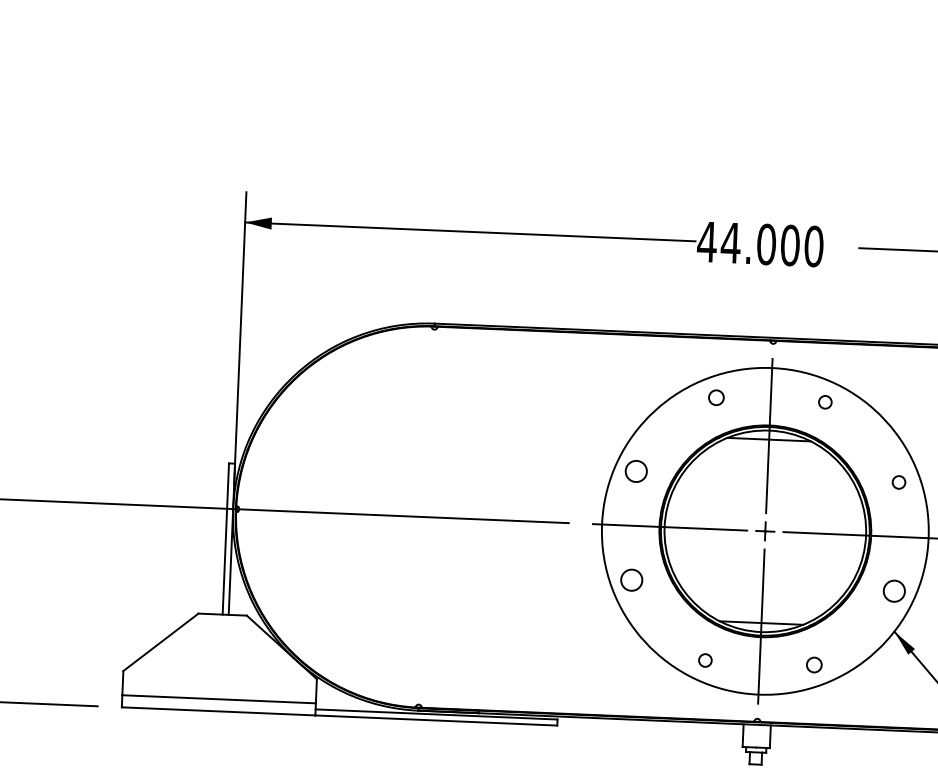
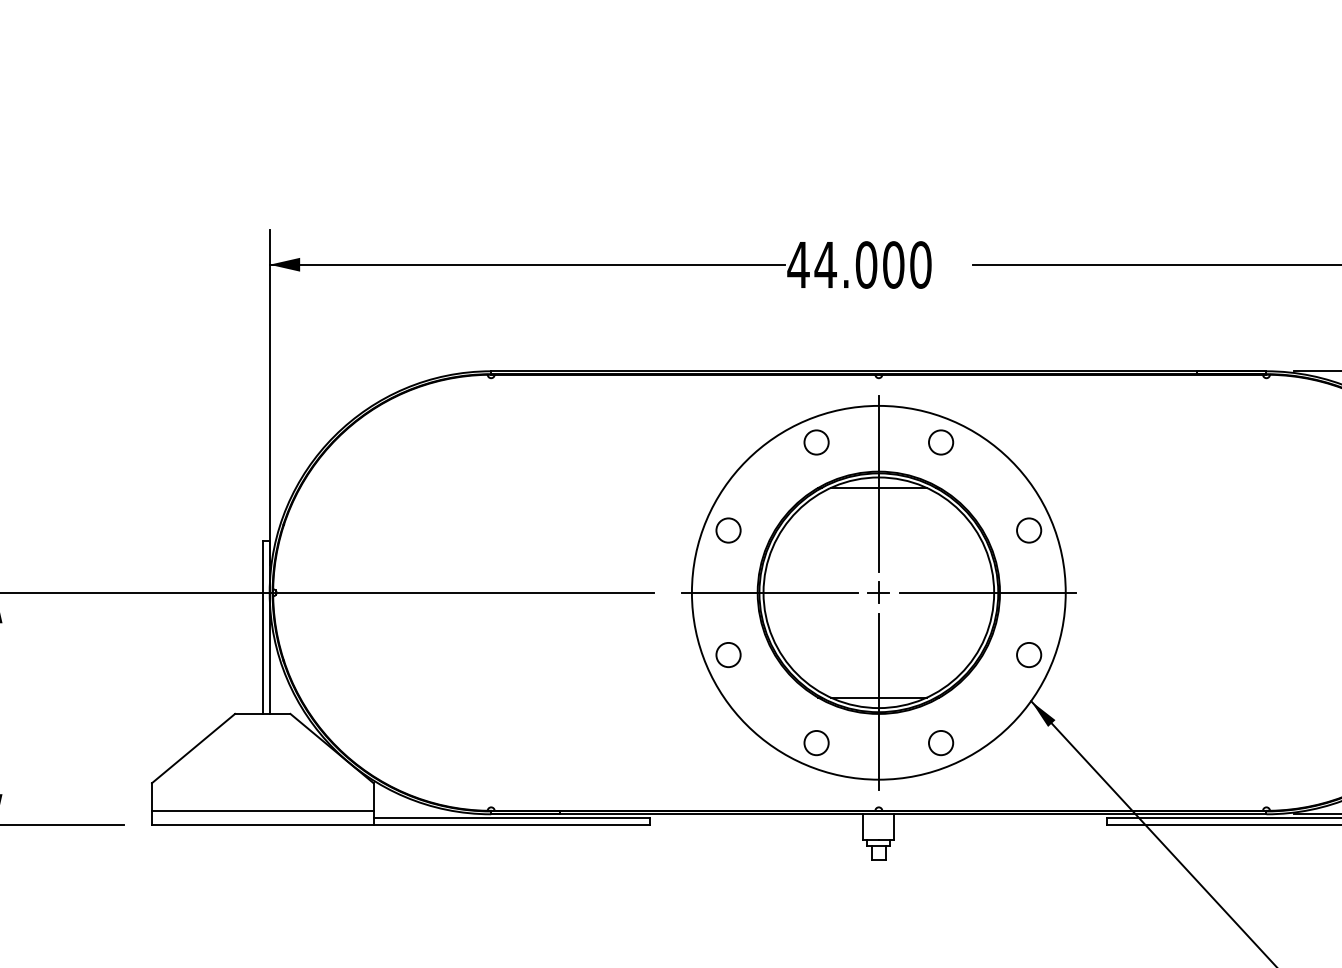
circle: (716, 397) -> (816, 442), size x1.43
circle: (825, 402) -> (941, 442), size x1.67
circle: (899, 482) -> (1029, 530), size x1.67
circle: (705, 660) -> (816, 743), size x1.67
circle: (814, 665) -> (941, 743), size x1.43

